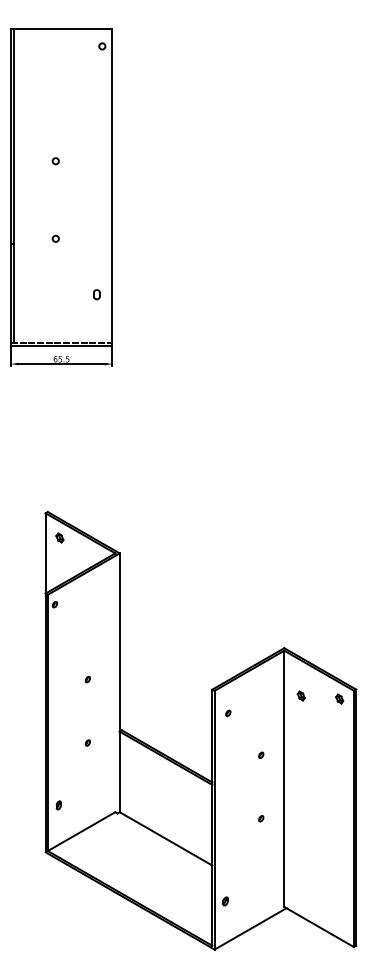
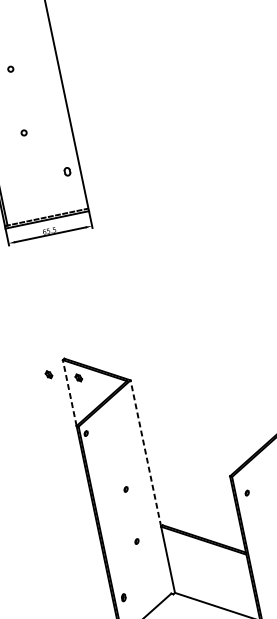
part: (25, 526) -> (48, 374), added
line: (45, 552) -> (69, 392), solid -> dashed
line: (119, 642) -> (145, 453), solid -> dashed

